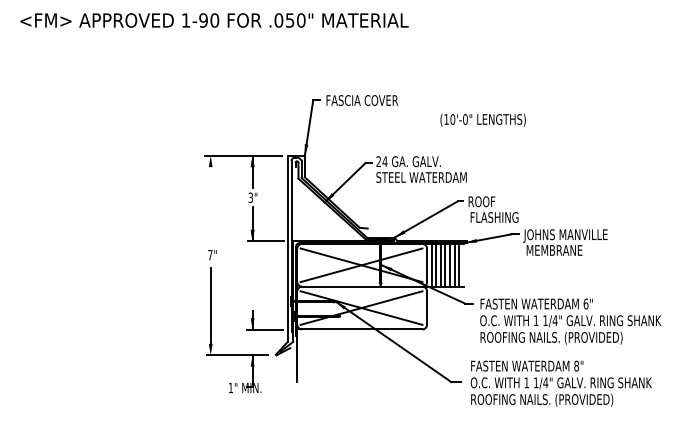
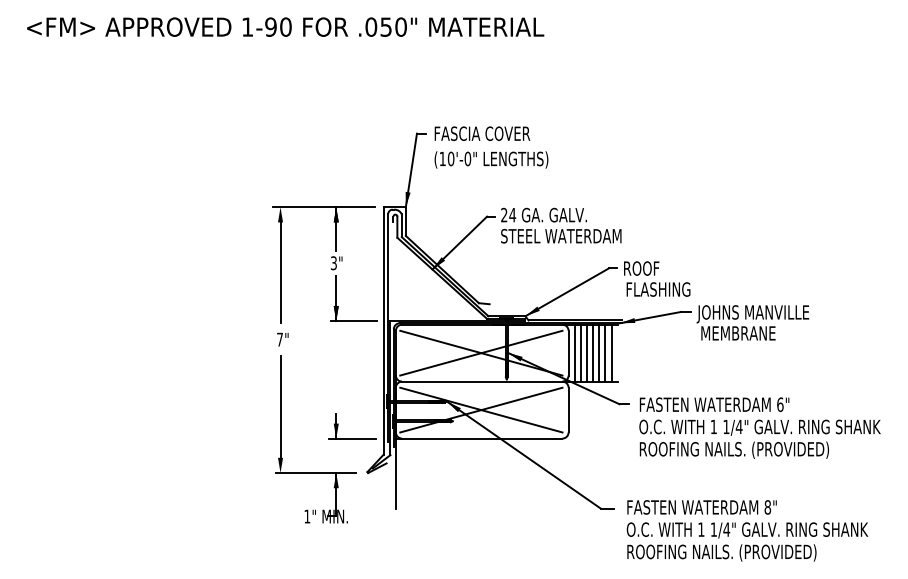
text: (482, 119) -> (490, 158), moved
line: (210, 204) -> (280, 272), added
text: (560, 383) -> (746, 530), moved

